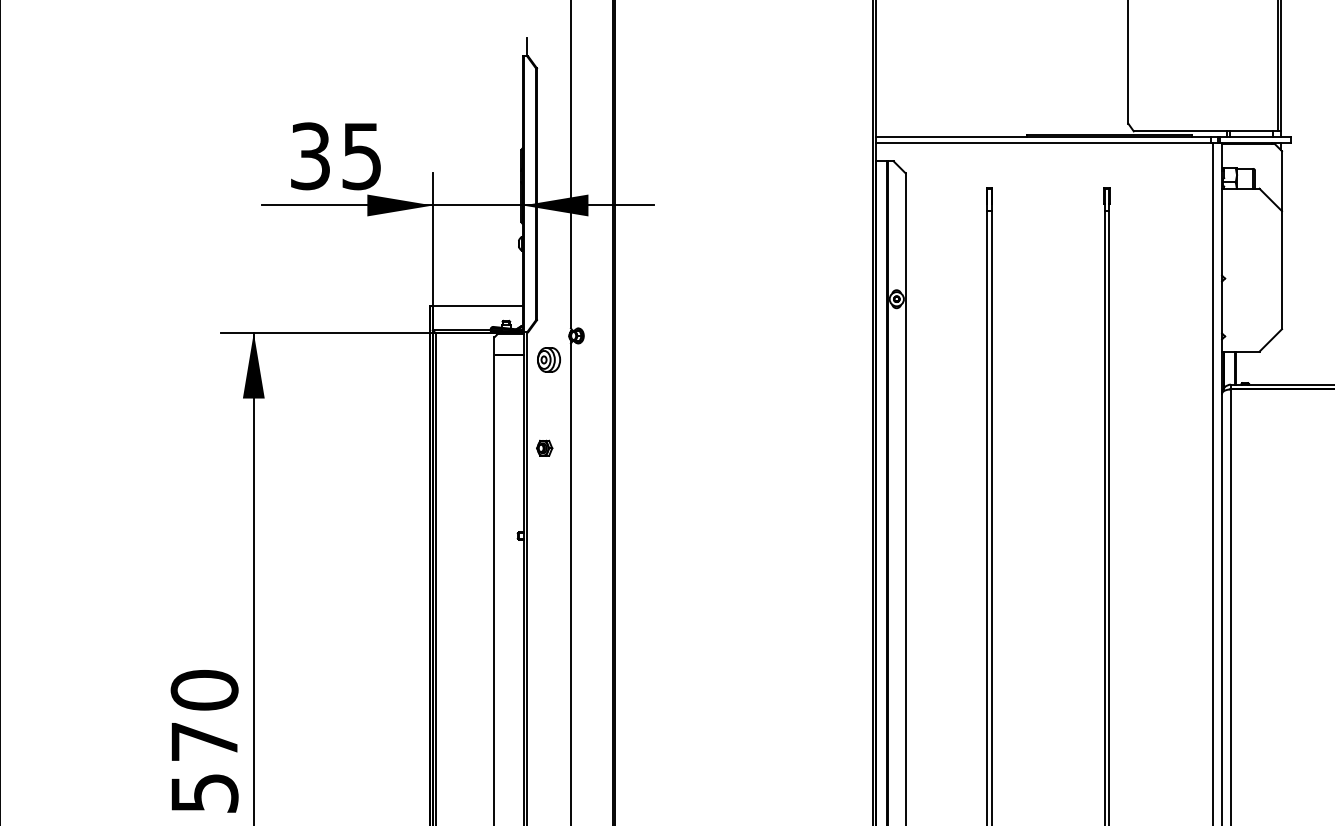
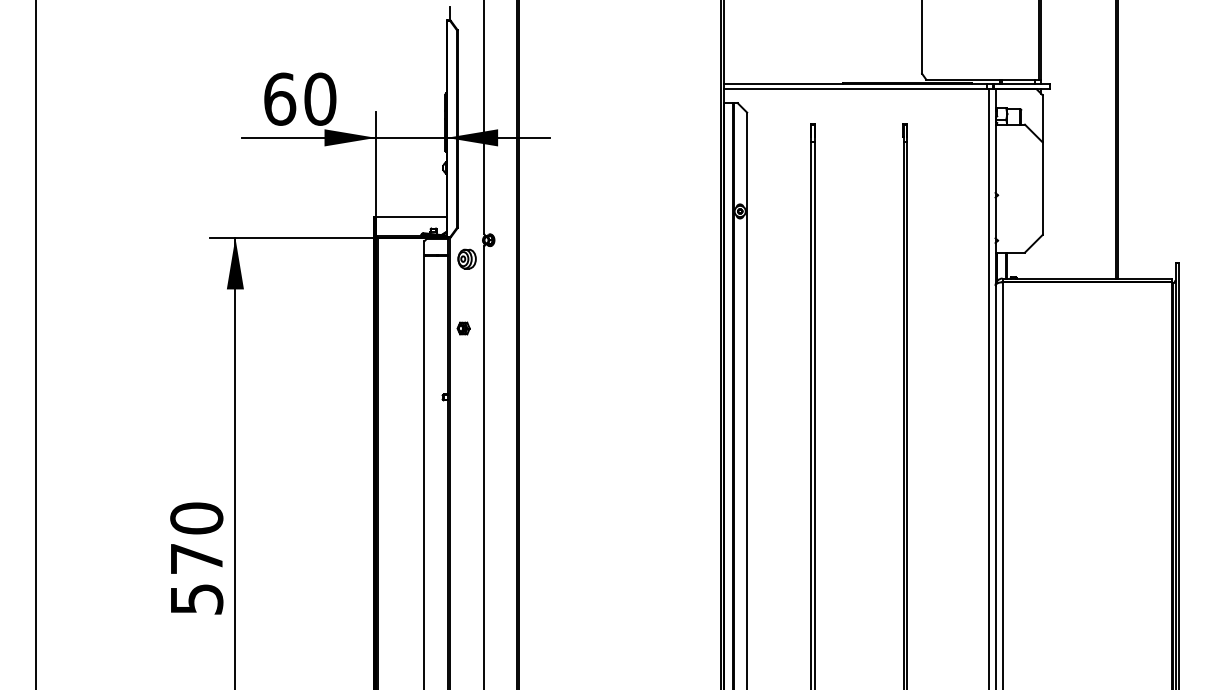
text: (336, 155) -> (300, 98), 35 -> 60

